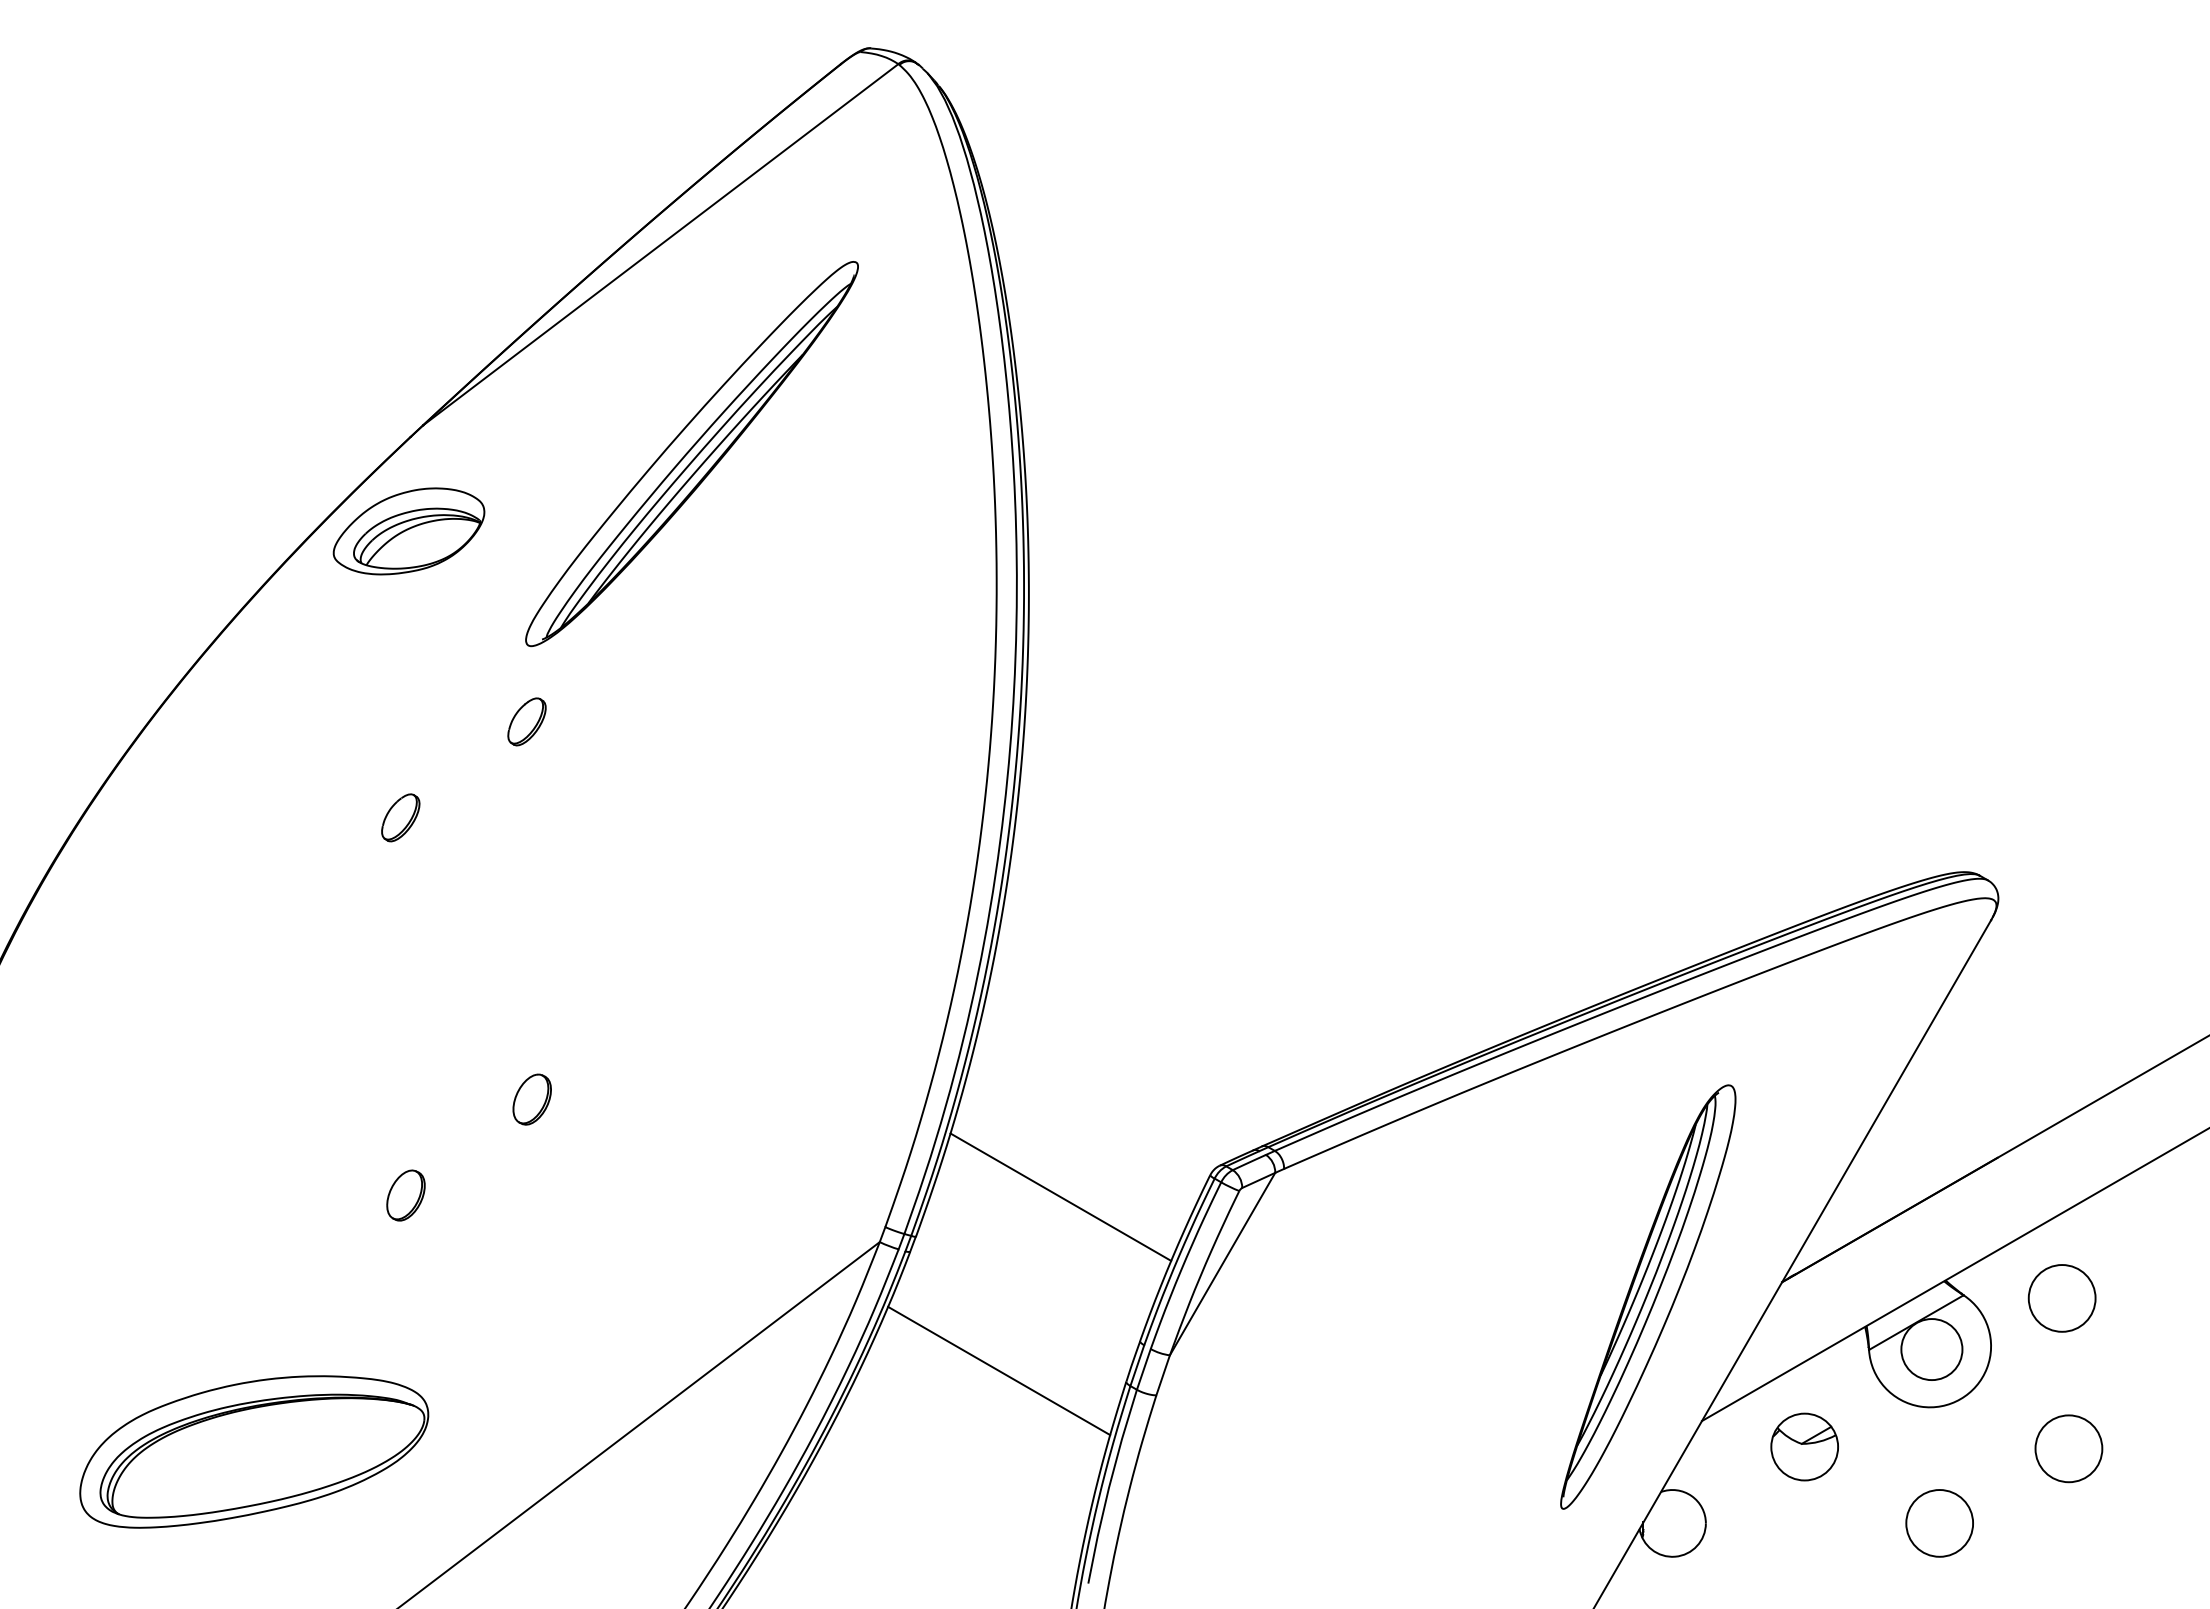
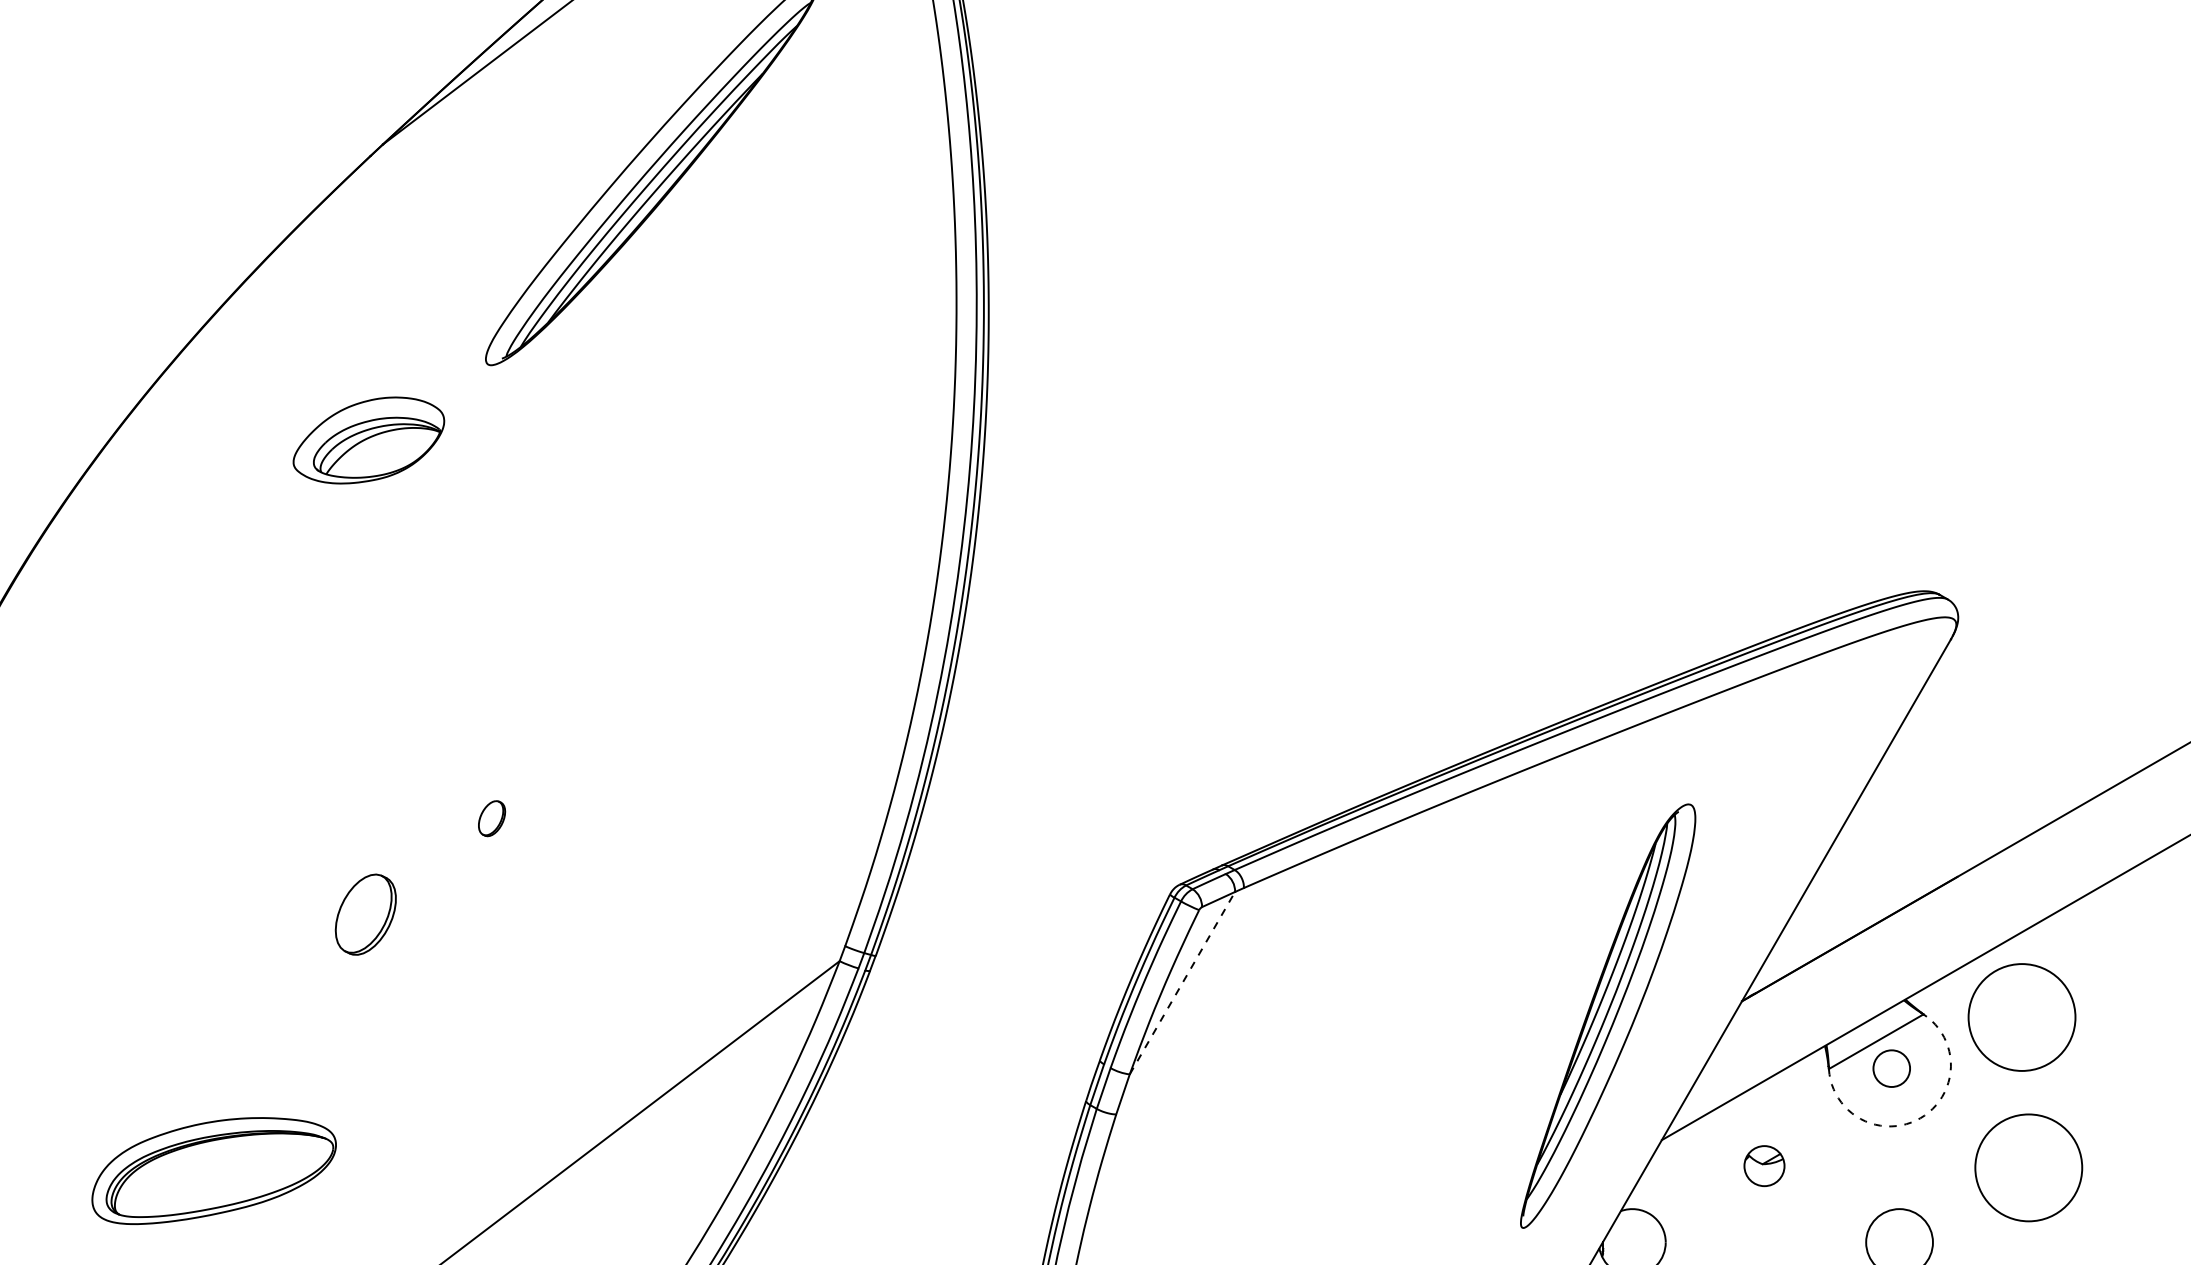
part: (408, 531) -> (368, 440), moved
part: (526, 721) -> (486, 440), removed
part: (400, 817) -> (360, 536), removed
part: (531, 1099) -> (491, 818), size x0.7
part: (405, 1195) -> (365, 914), size x1.6
line: (1060, 1196) -> (1020, 915), removed
line: (1222, 1263) -> (1182, 982), solid -> dashed
circle: (2061, 1298) -> (2021, 1017), size x1.6
circle: (1931, 1349) -> (1891, 1068), size x0.6
line: (999, 1370) -> (959, 1089), removed
arc: (1960, 1399) -> (1920, 1118), solid -> dashed
part: (1804, 1446) -> (1764, 1165), size x0.6
circle: (2068, 1448) -> (2028, 1167), size x1.6
part: (254, 1451) -> (214, 1170), size x0.7

